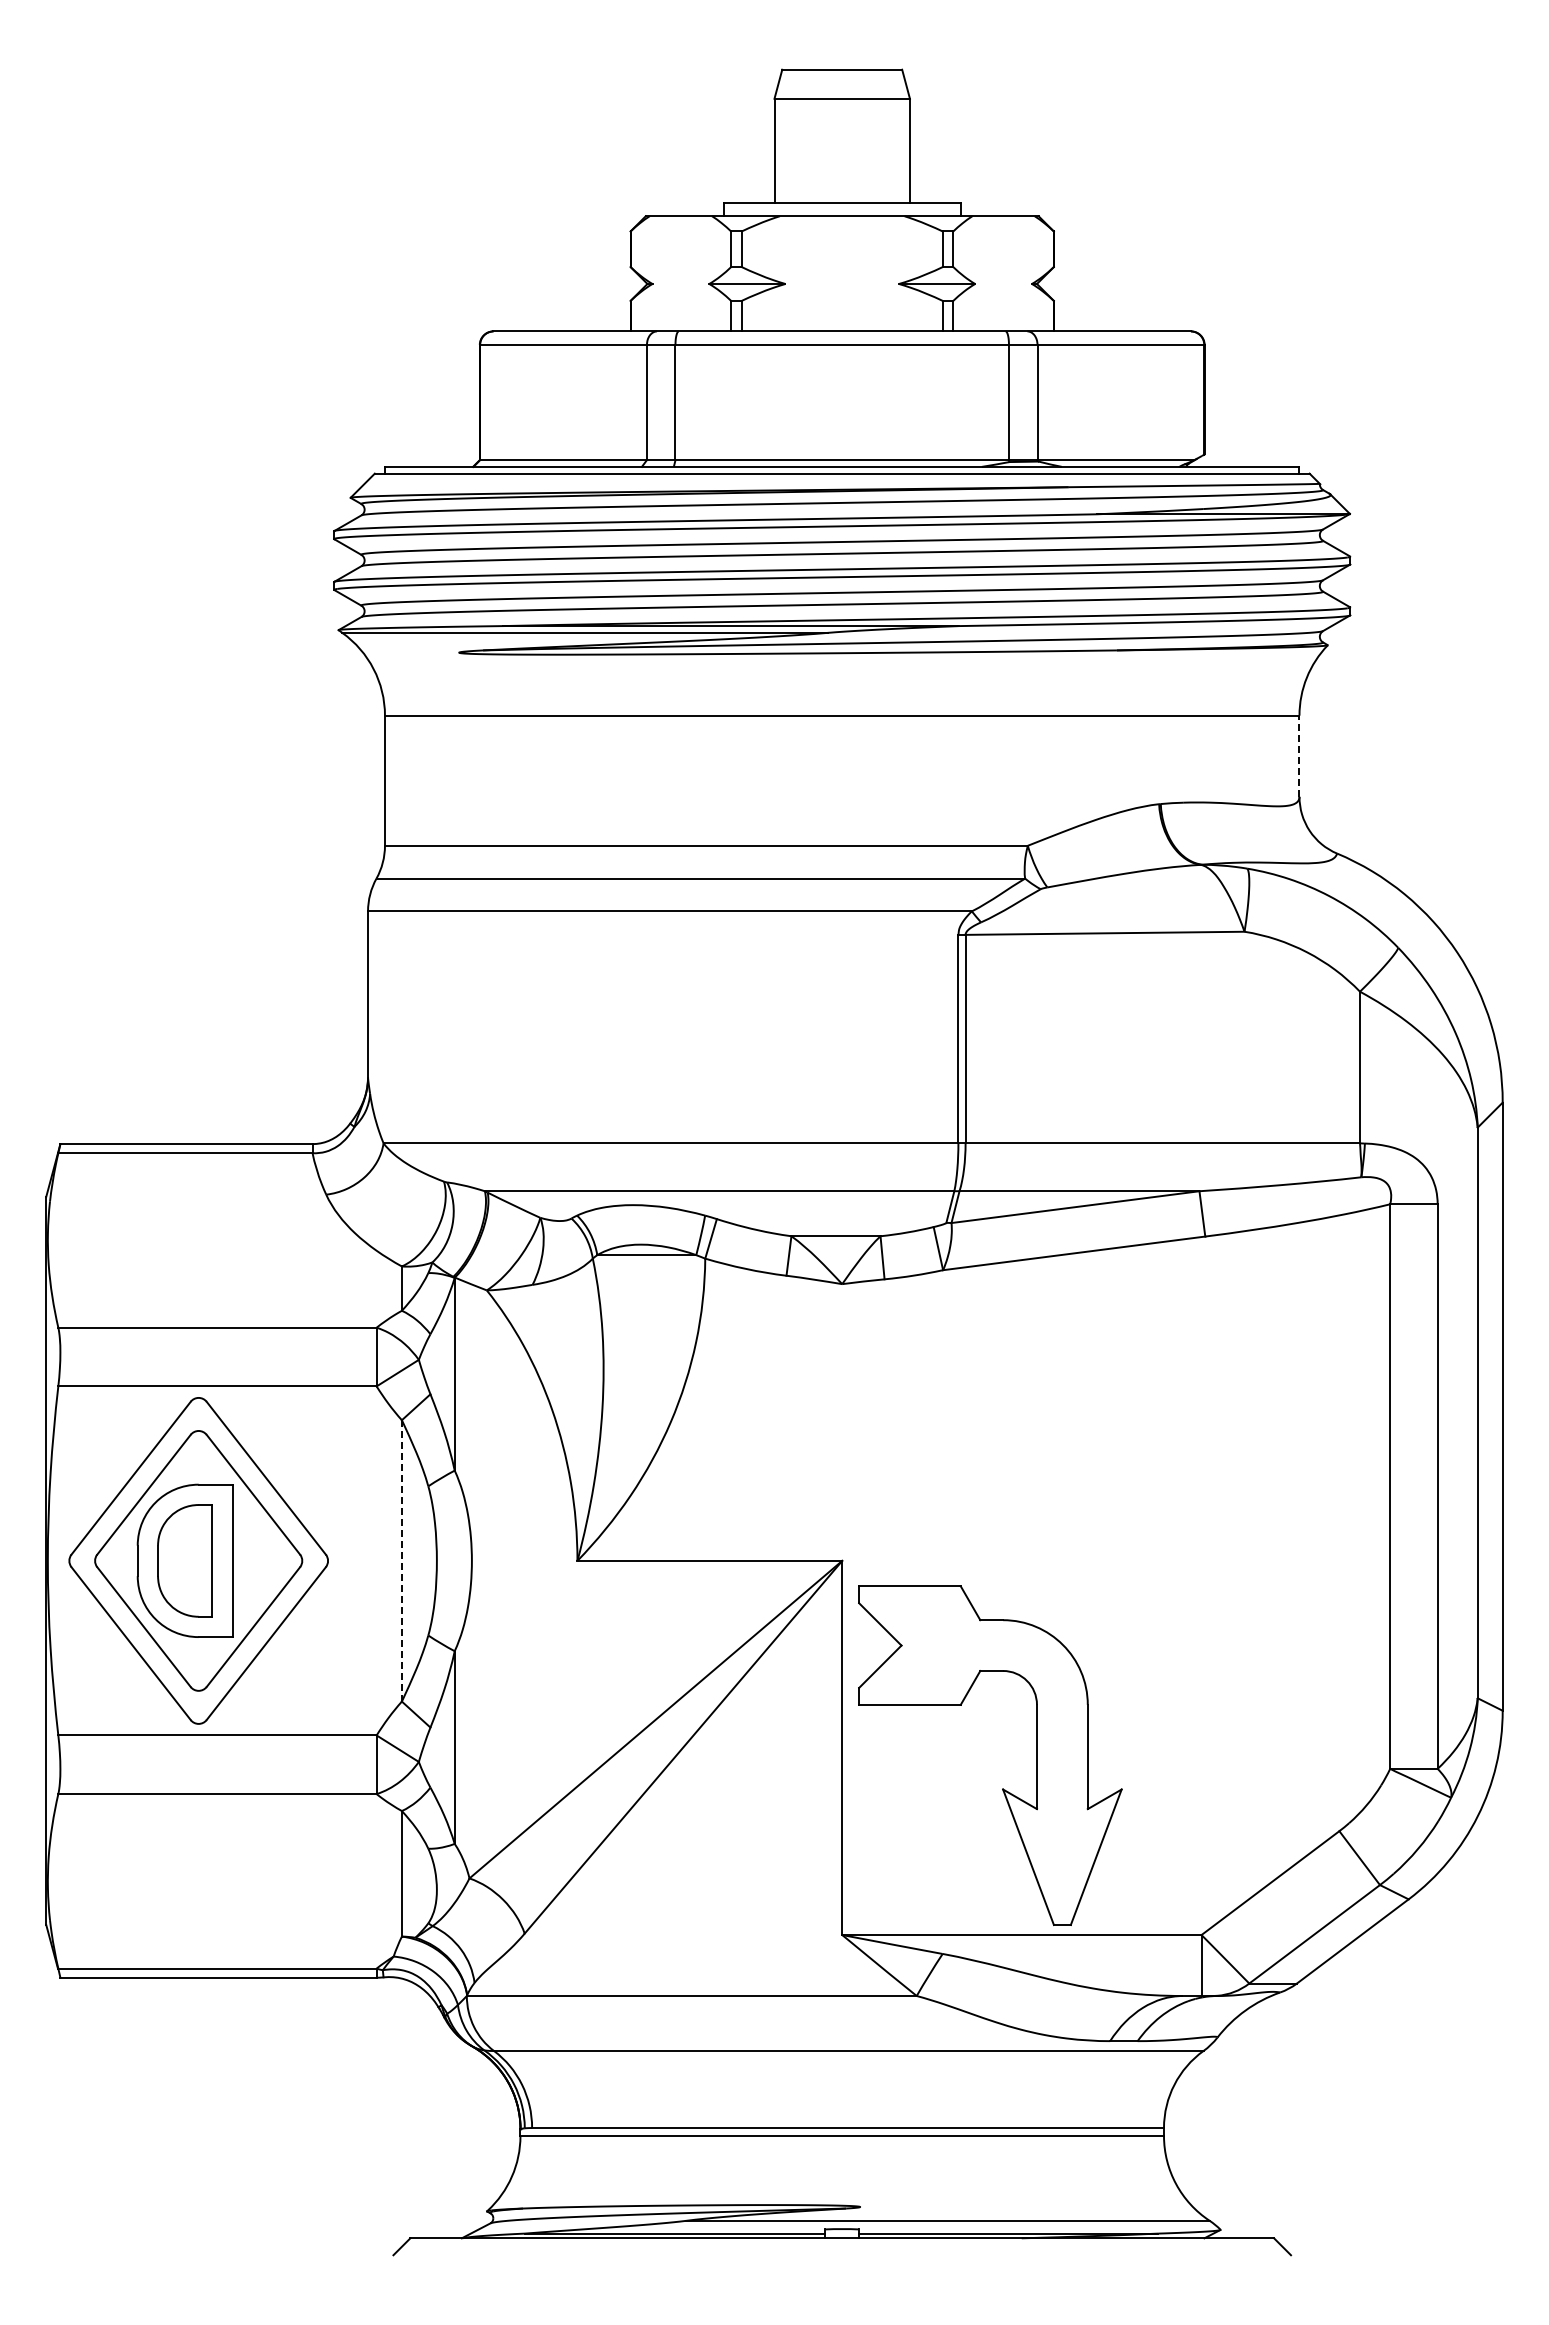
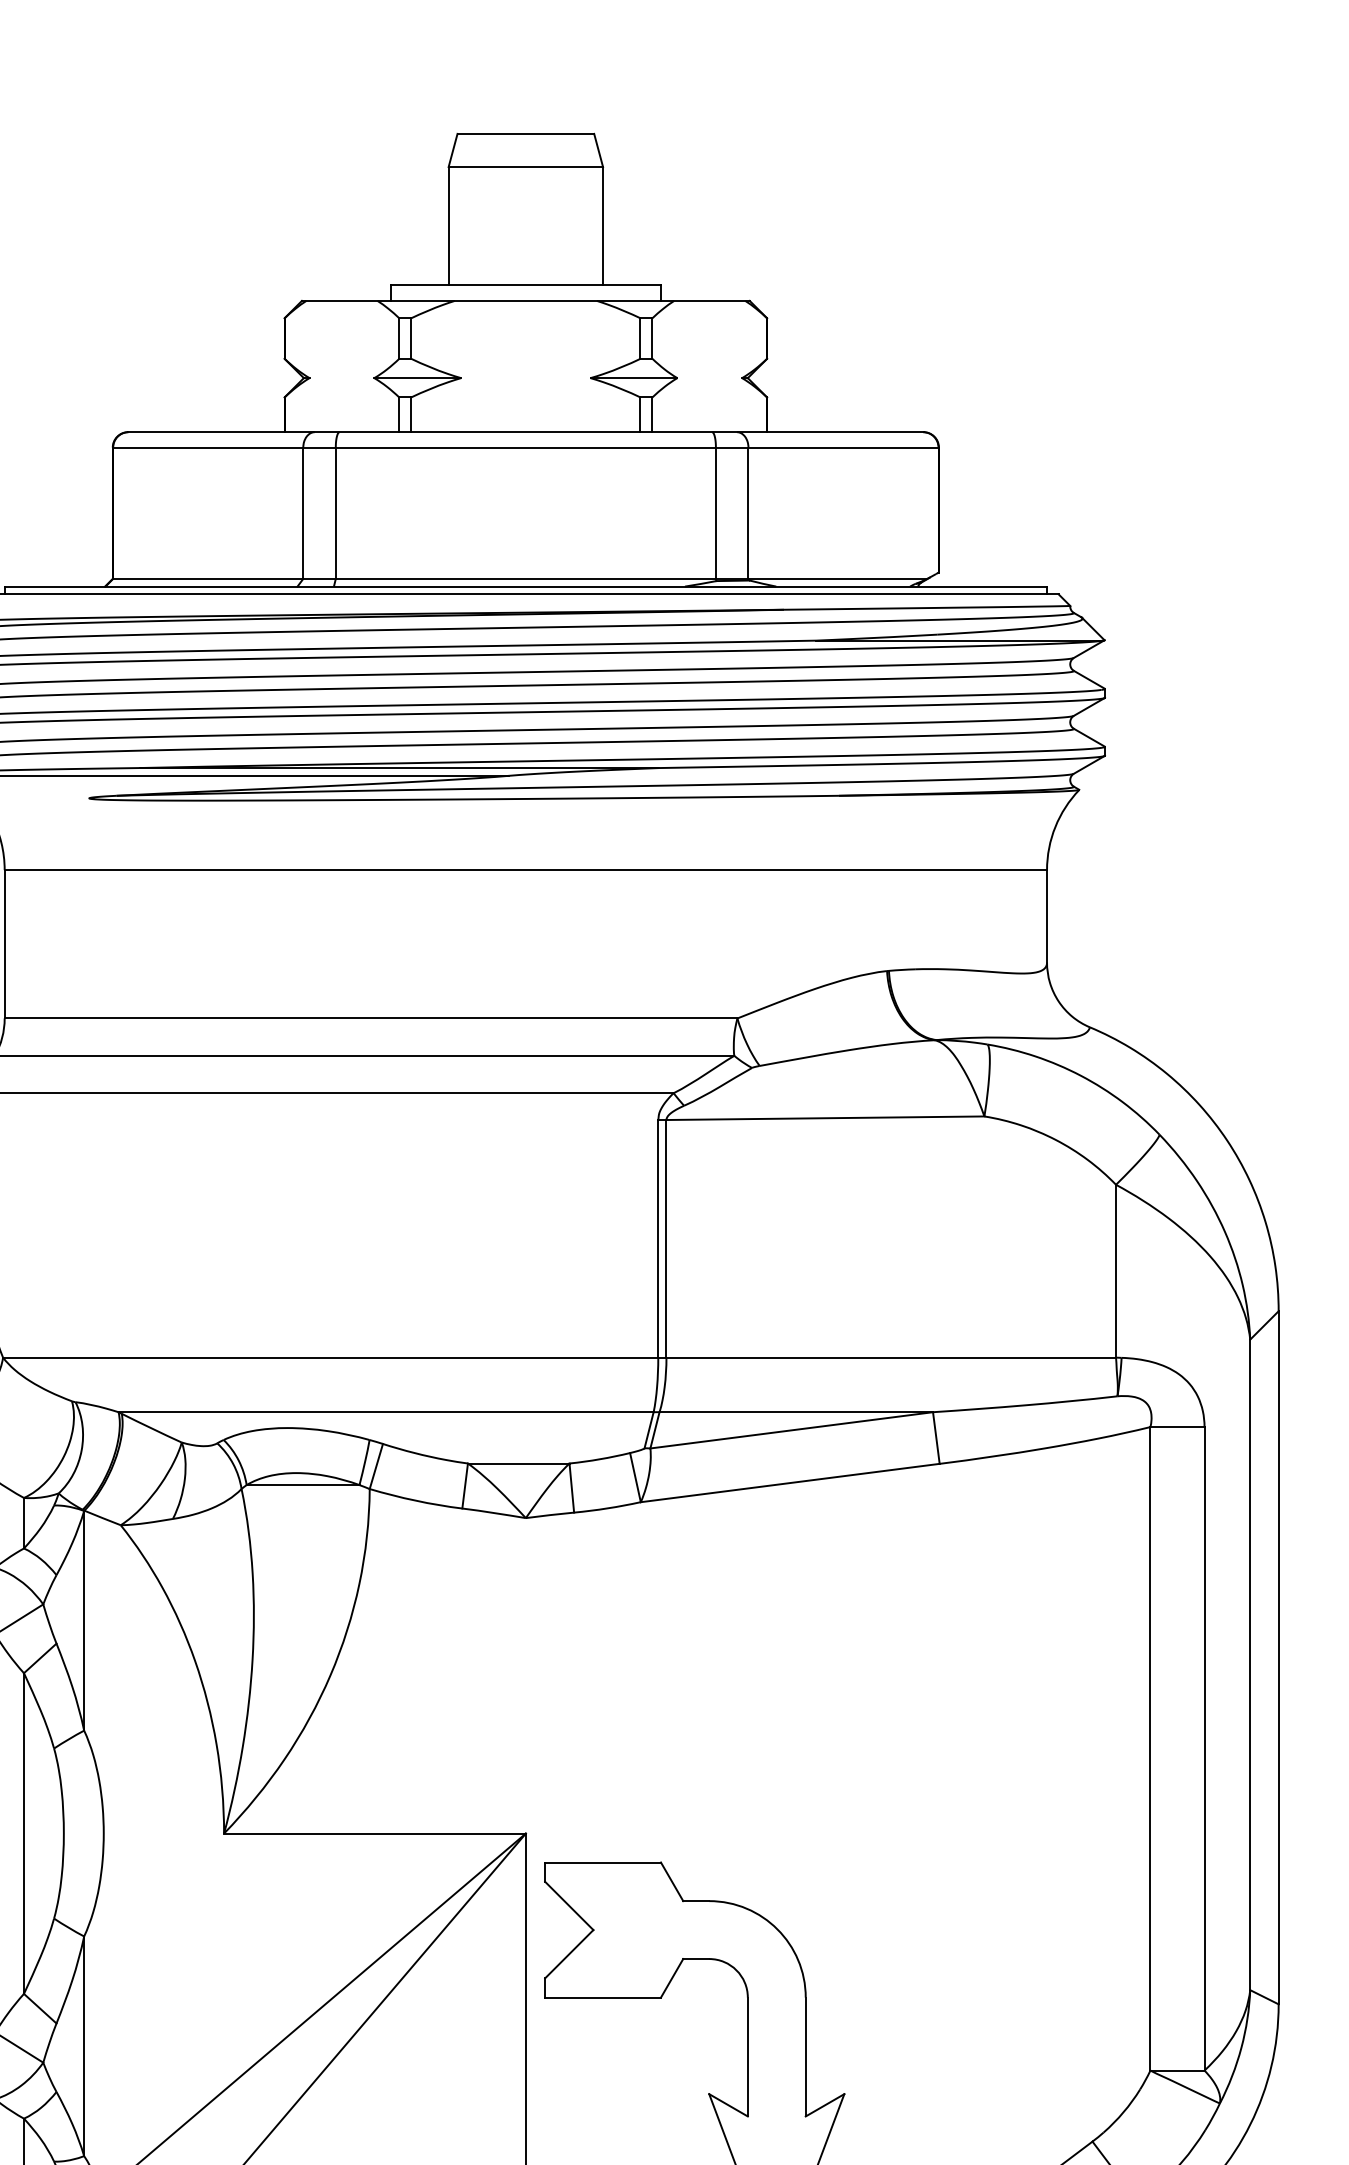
line: (1299, 756) -> (1047, 916), dashed -> solid
line: (401, 1560) -> (23, 1833), dashed -> solid

